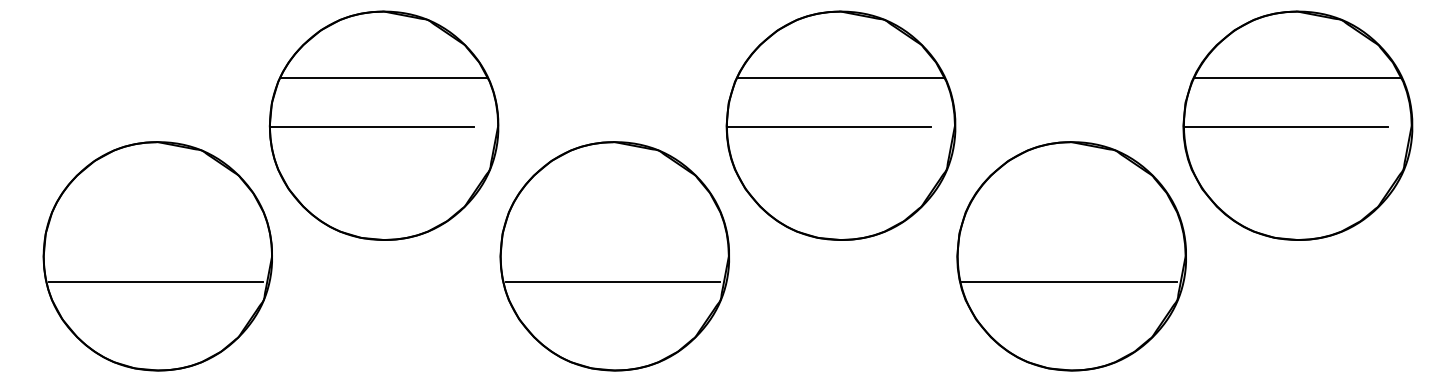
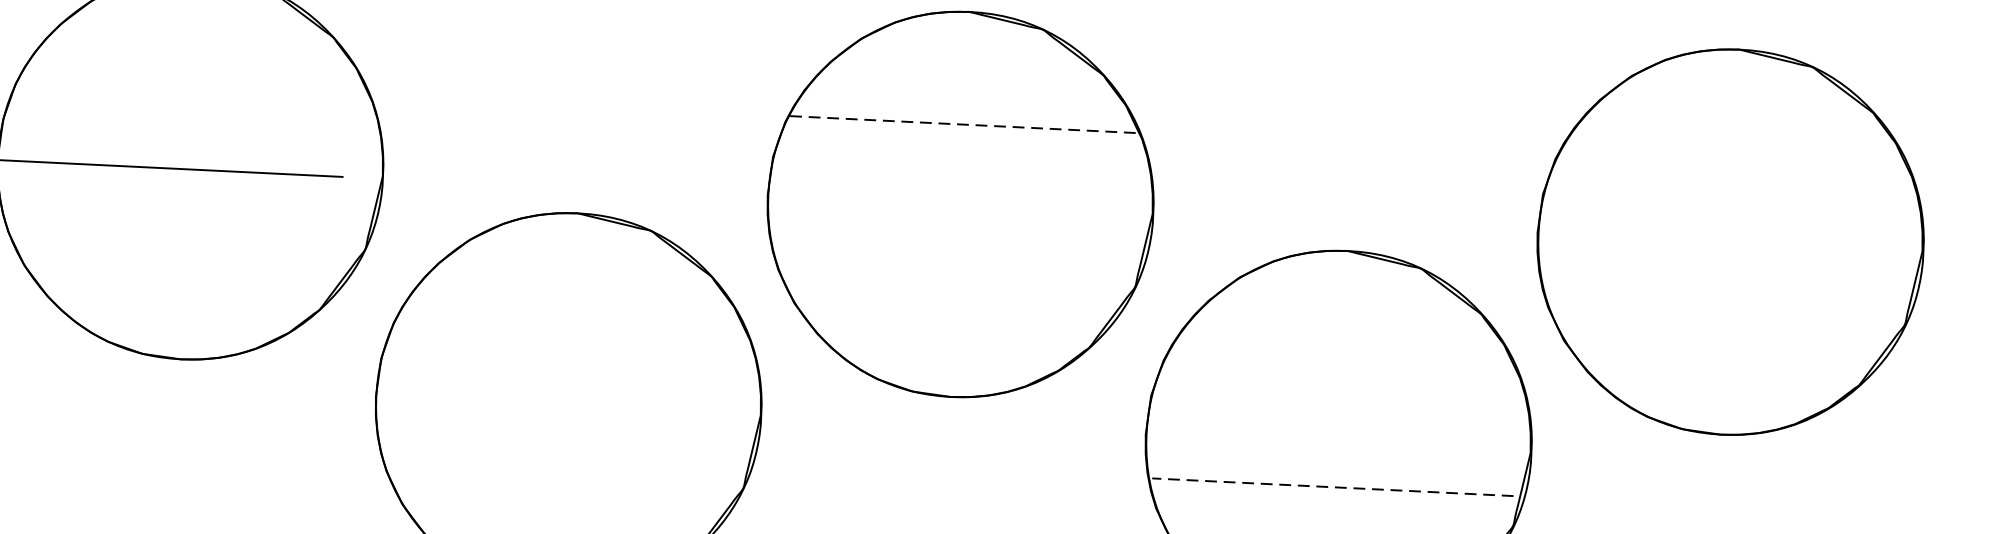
line: (383, 78) -> (193, 87), removed
line: (841, 78) -> (965, 124), solid -> dashed
line: (1297, 78) -> (1733, 162), removed
line: (829, 127) -> (941, 206), removed
line: (1285, 127) -> (1709, 243), removed
line: (612, 282) -> (562, 449), removed
line: (1069, 282) -> (1332, 487), solid -> dashed

